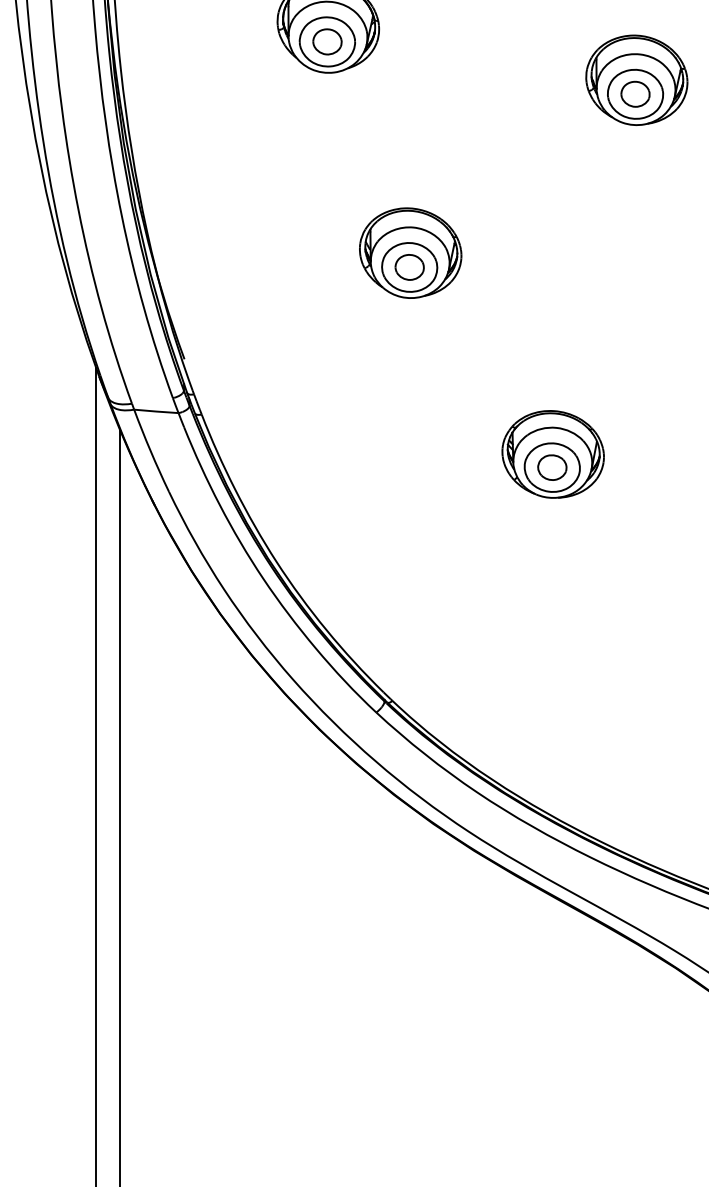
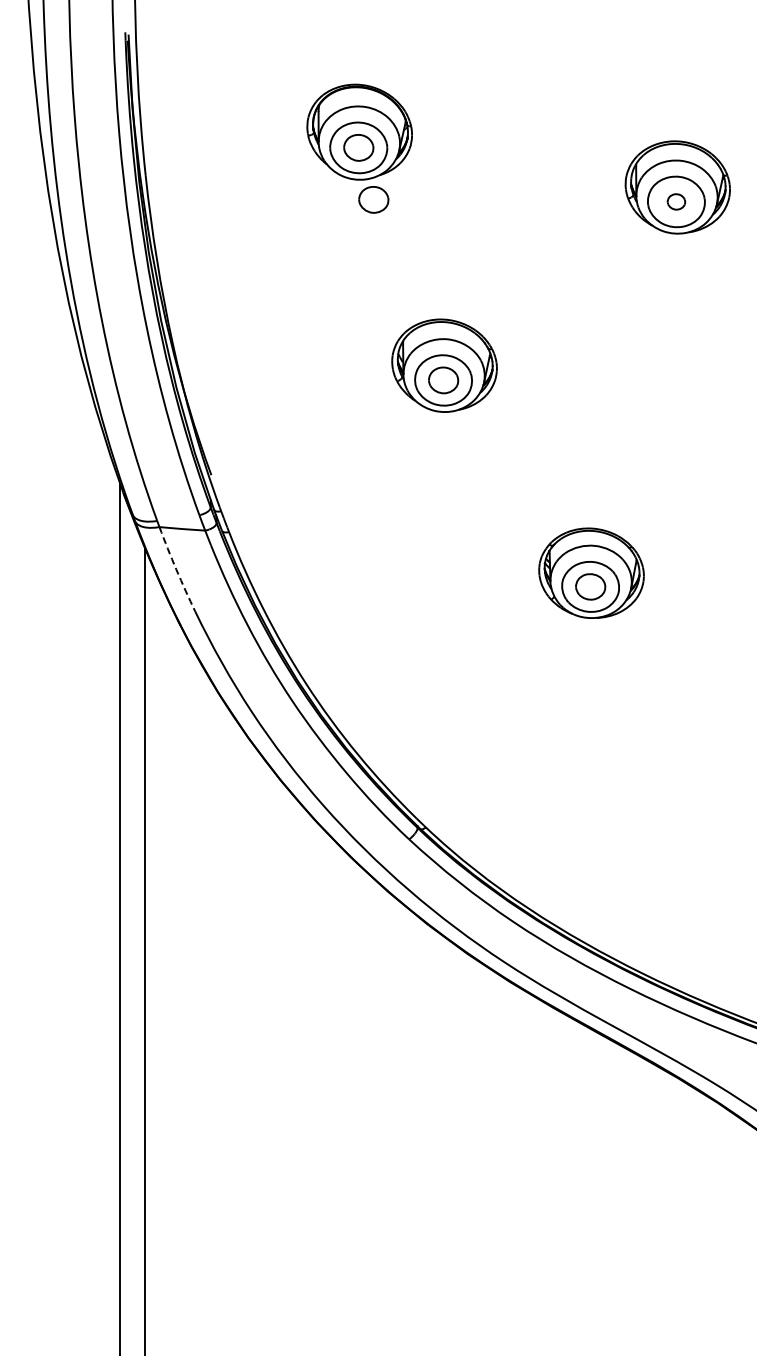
part: (341, 91) -> (373, 199), added
part: (635, 93) -> (676, 201), size x0.6
arc: (150, 450) -> (176, 569), solid -> dashed

